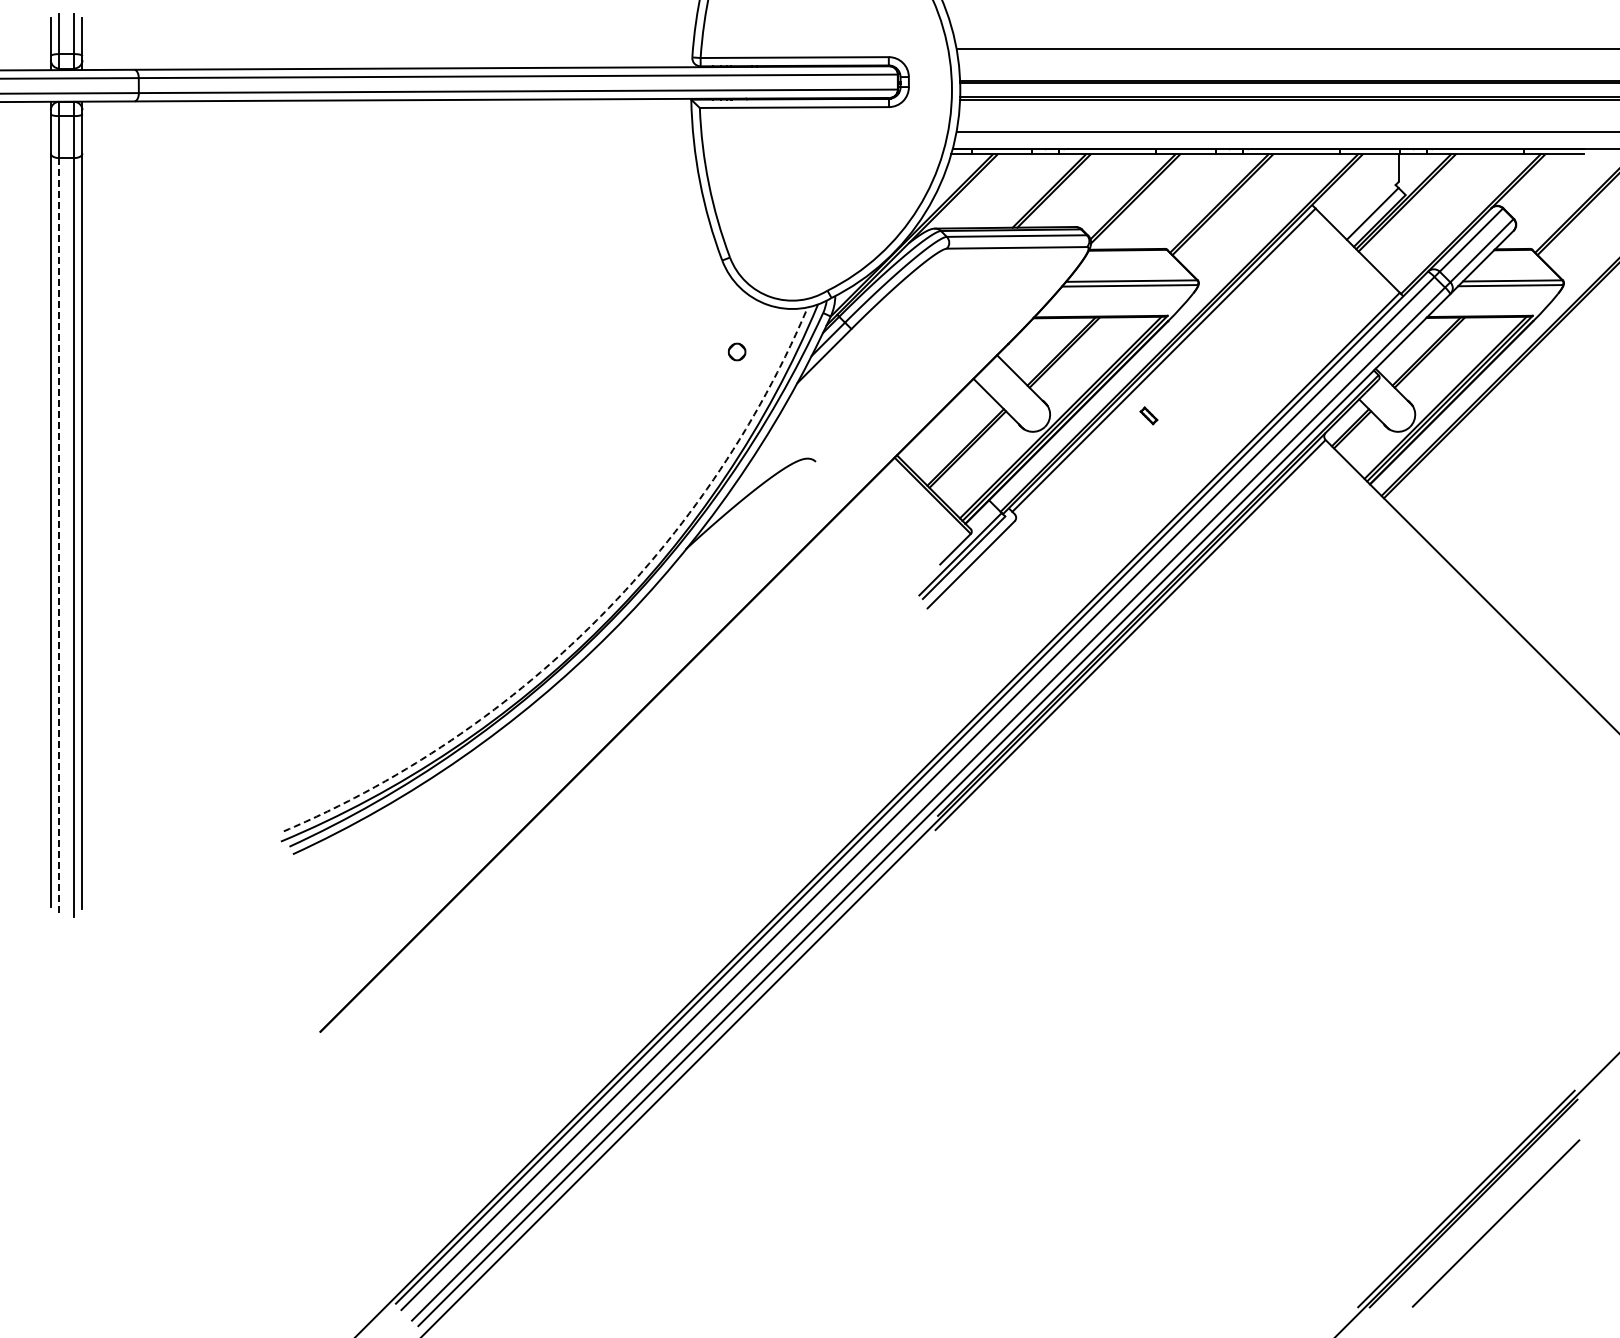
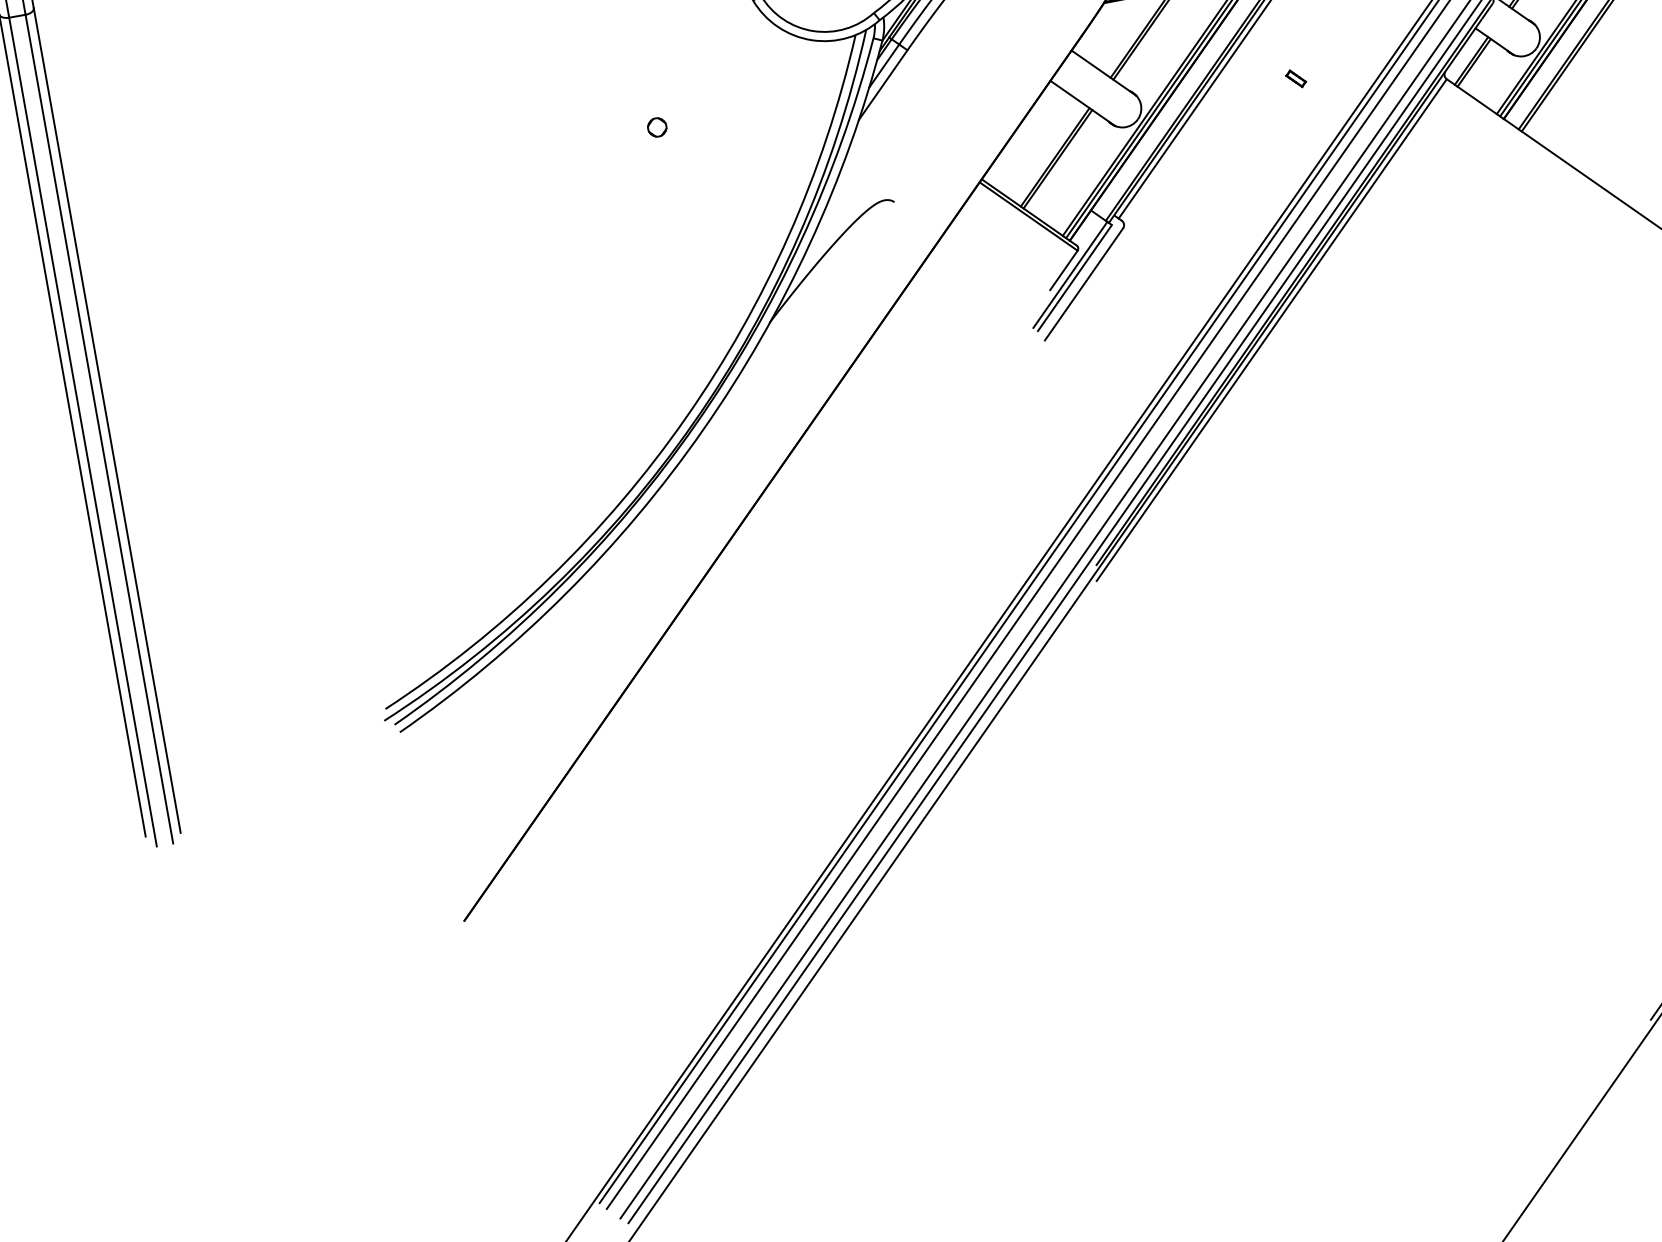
part: (737, 351) -> (657, 126), moved
part: (1148, 415) -> (1295, 78), moved
line: (59, 537) -> (83, 431), dashed -> solid
arc: (596, 620) -> (685, 418), dashed -> solid

